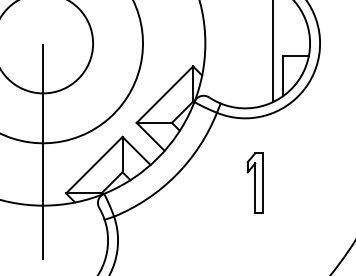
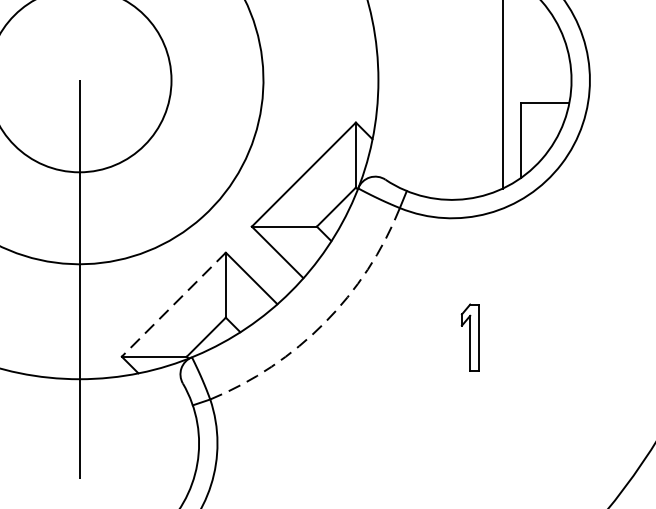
line: (94, 165) -> (174, 305), solid -> dashed
arc: (176, 175) -> (325, 323), solid -> dashed
part: (254, 182) -> (469, 336), size x0.6

